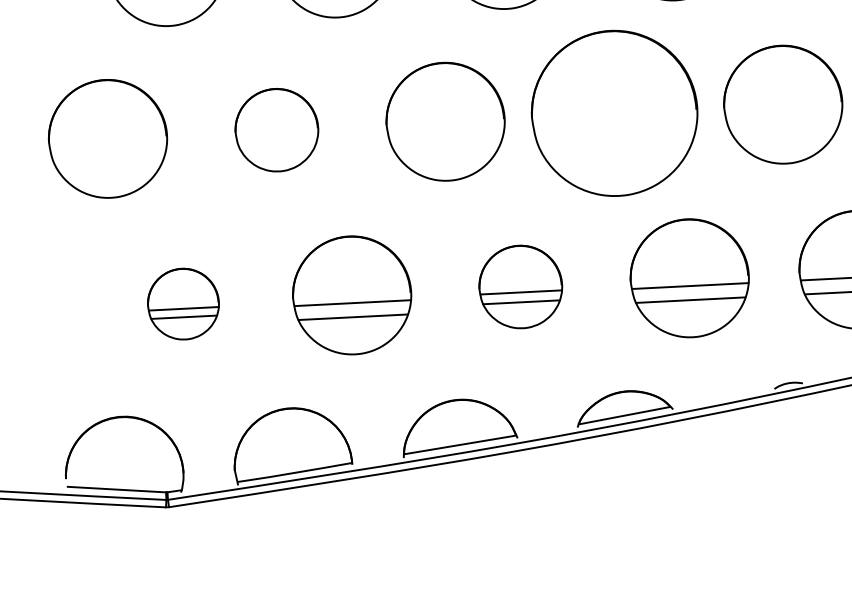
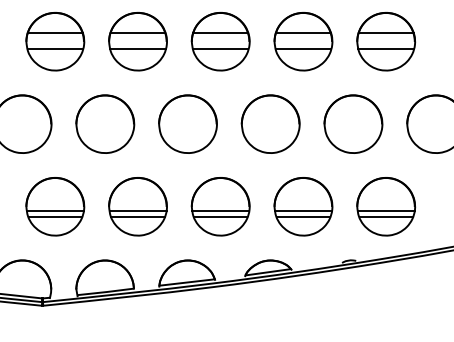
part: (613, 111) -> (270, 123), size x0.71
part: (277, 128) -> (105, 123), size x1.43
part: (520, 286) -> (220, 206), size x1.43
part: (183, 303) -> (55, 206), size x1.67

